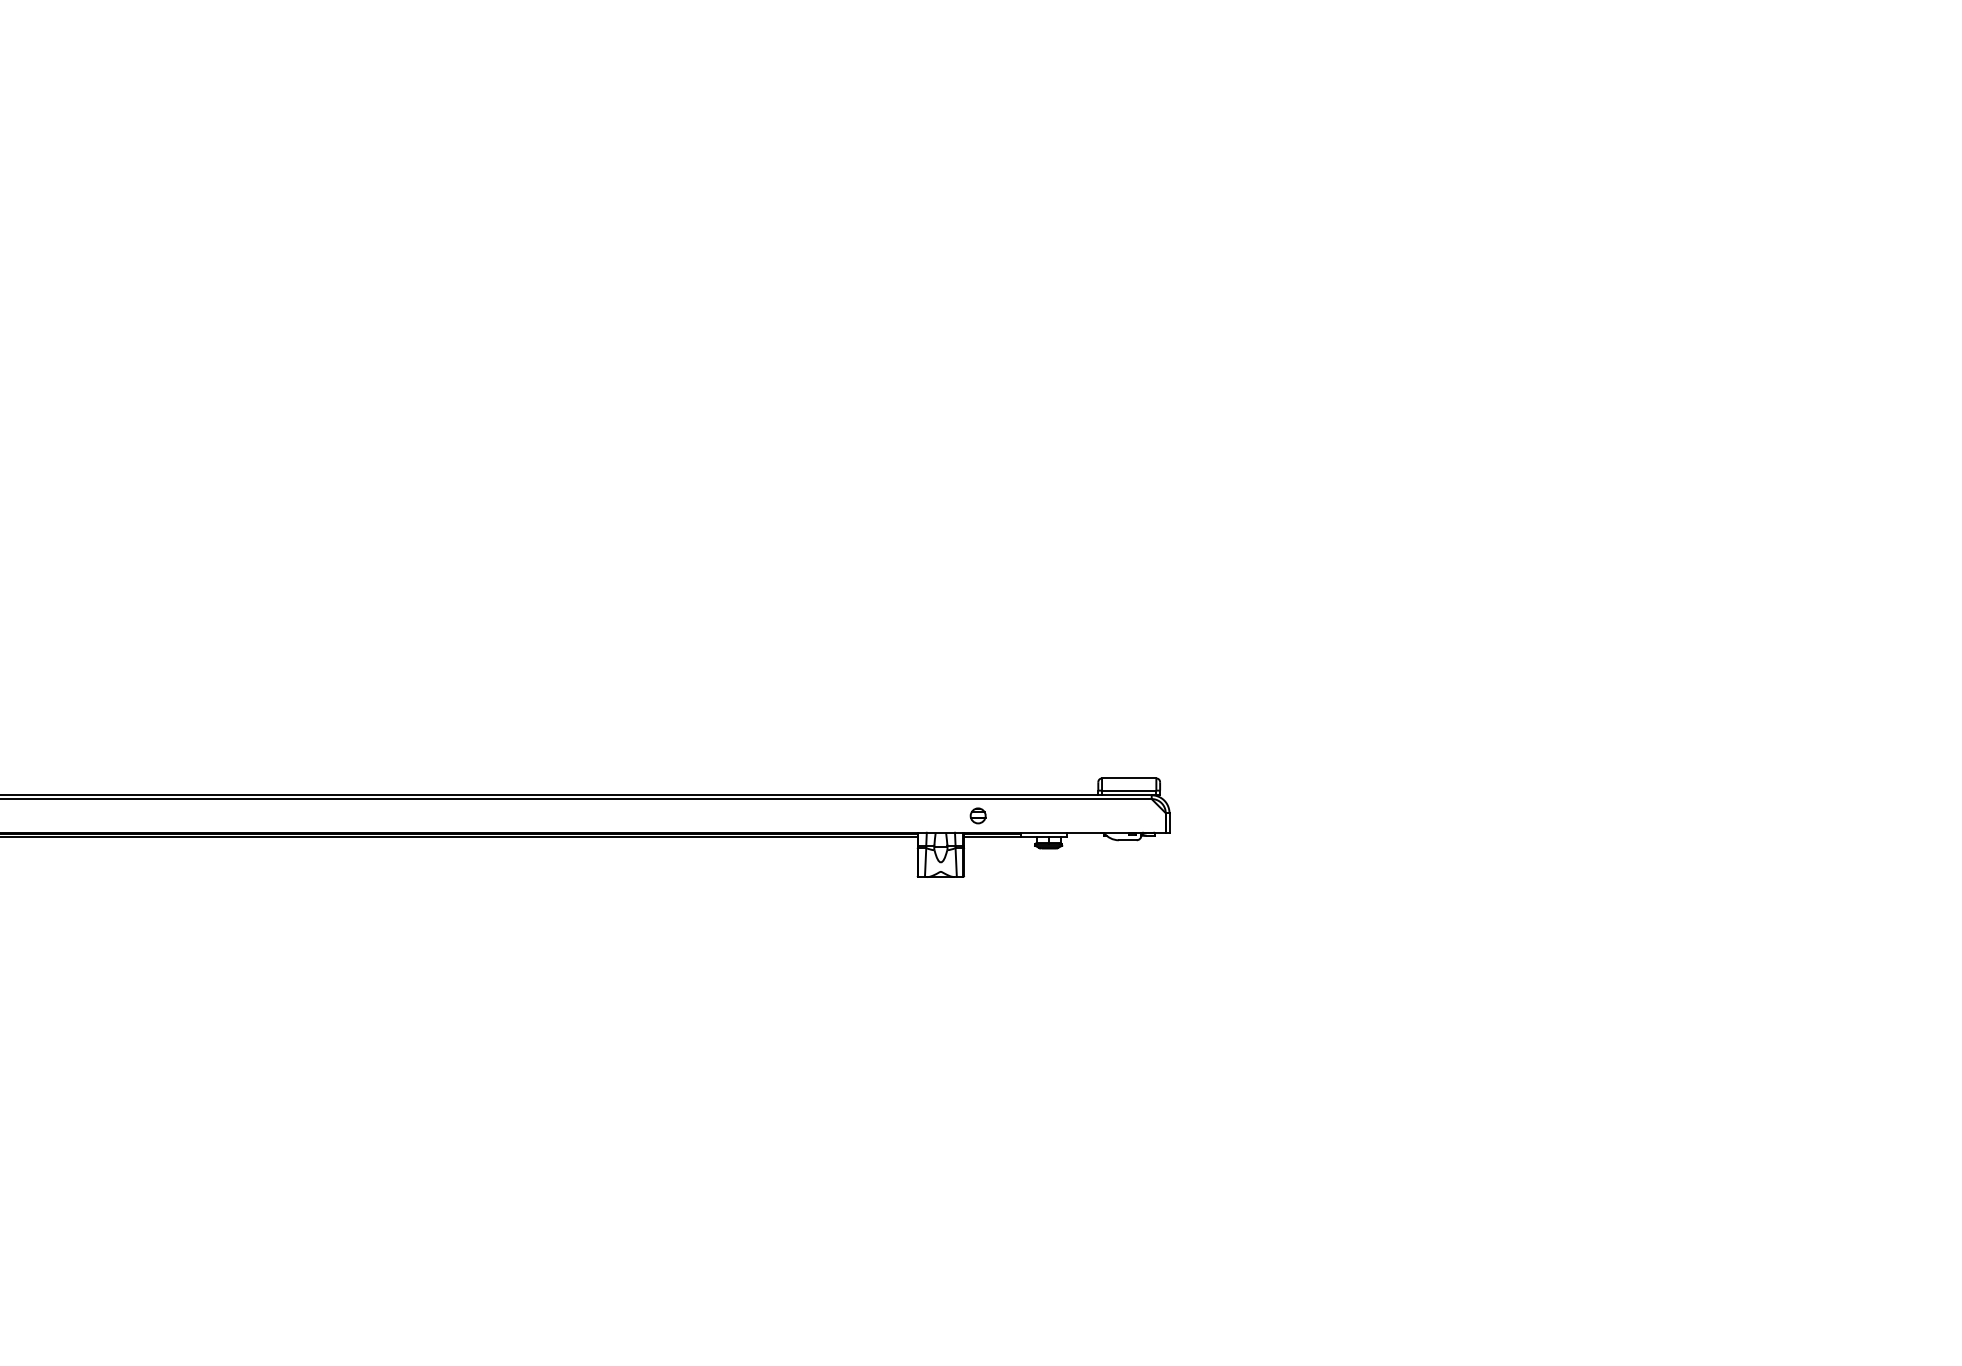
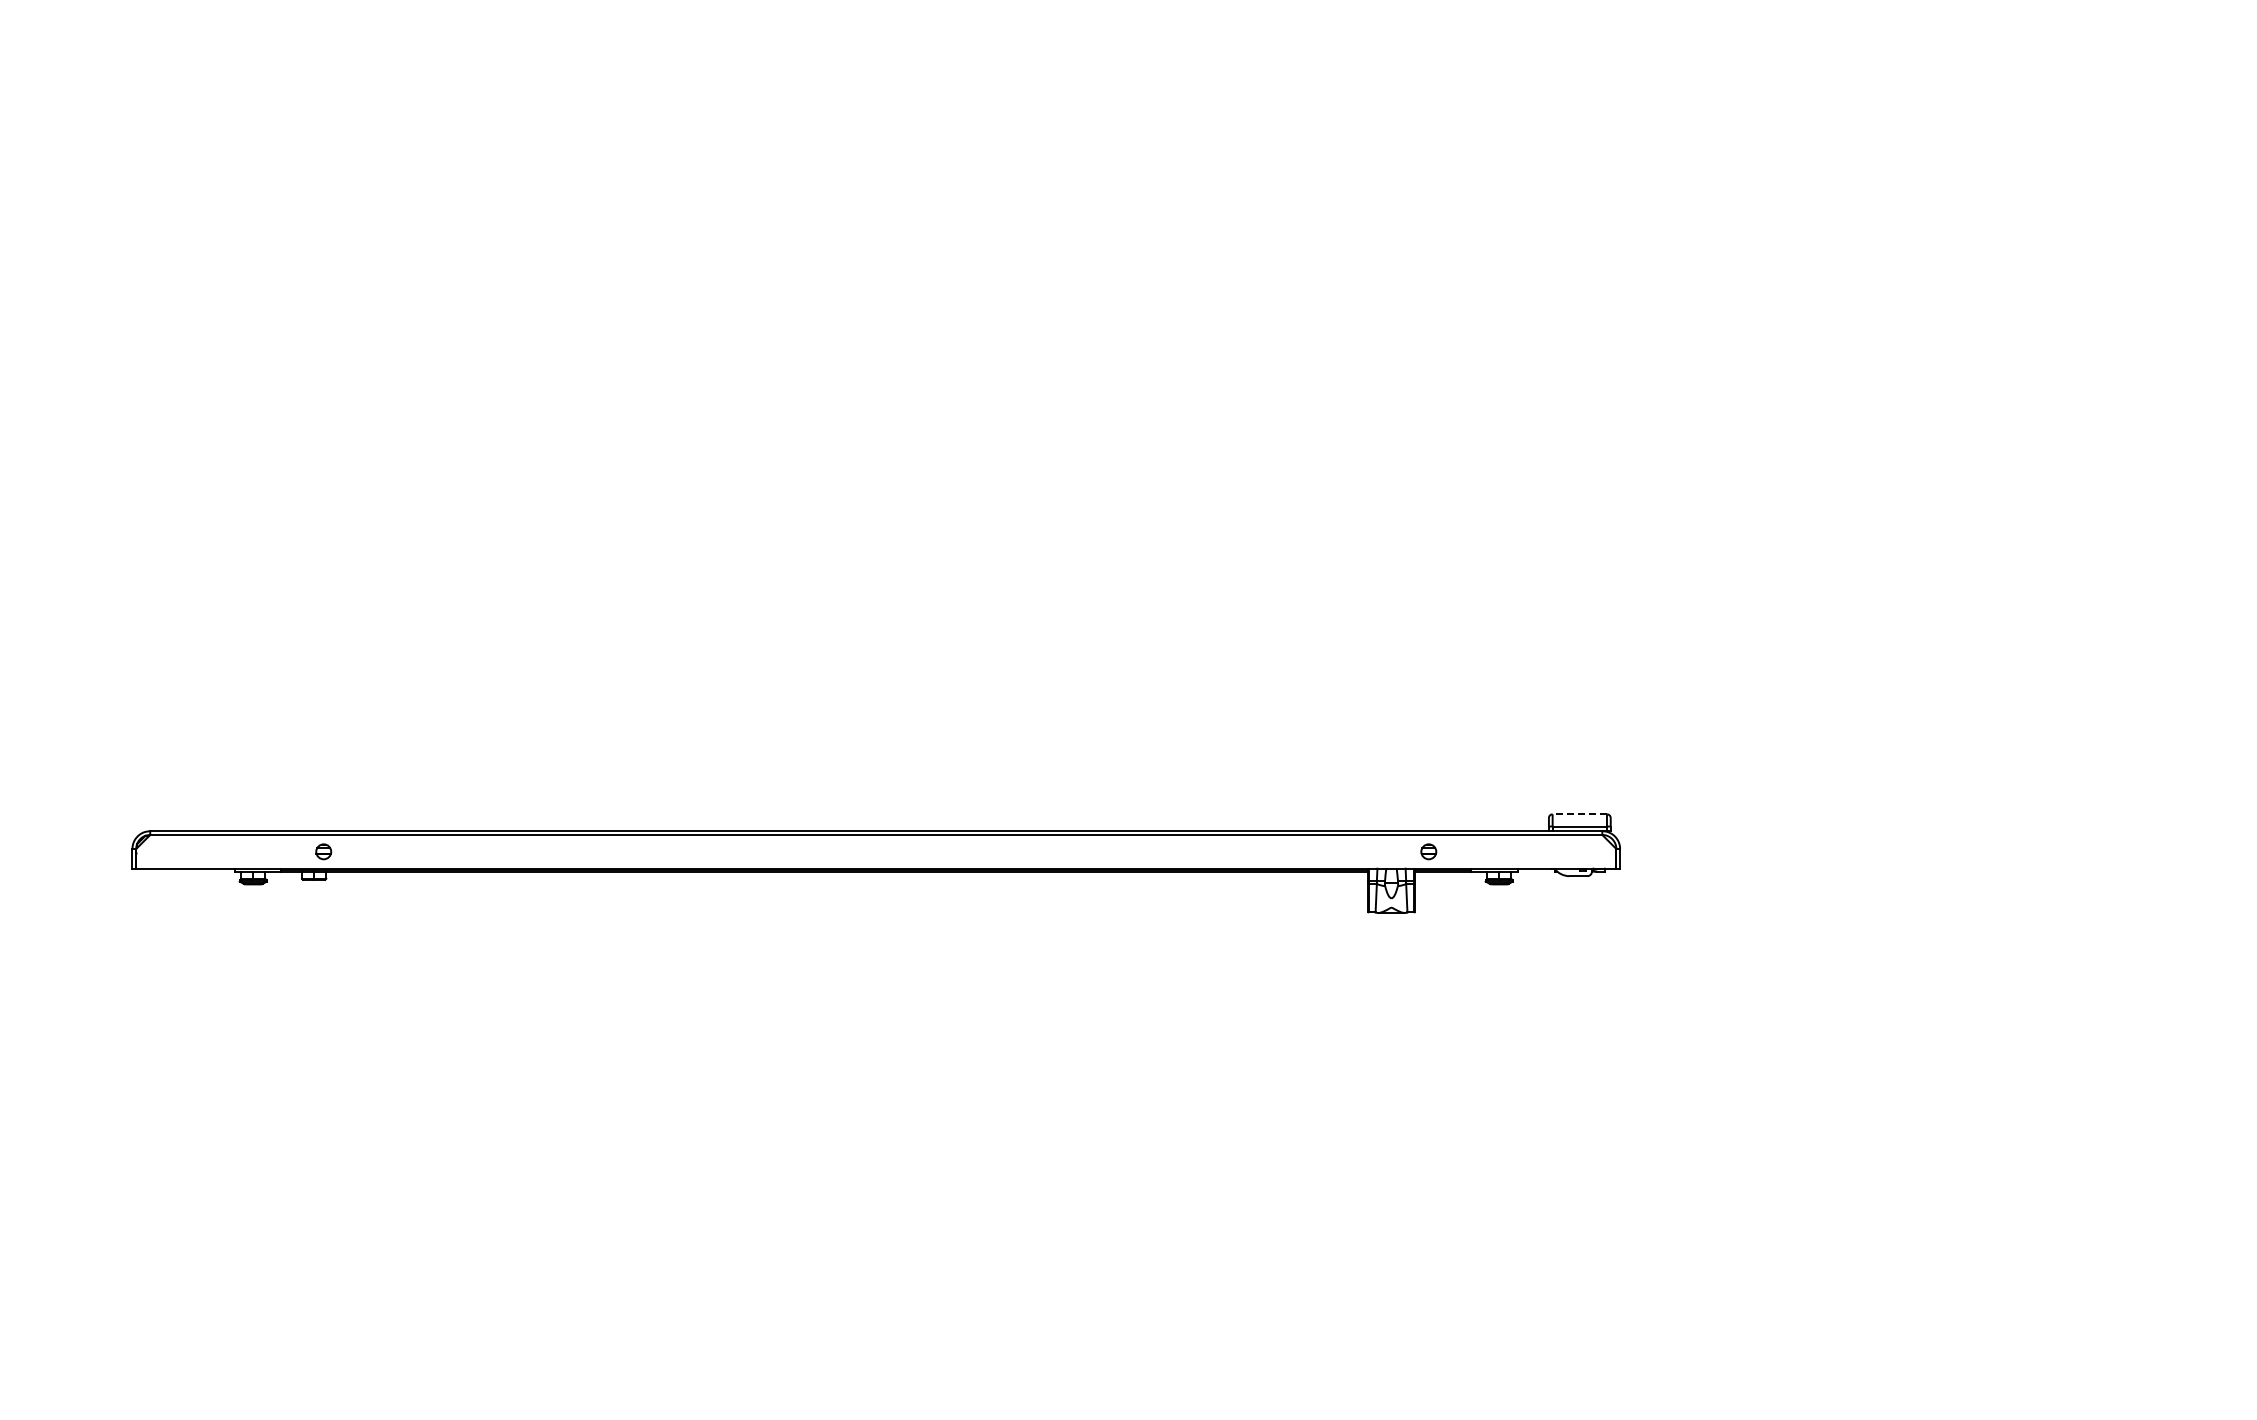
line: (1128, 778) -> (1579, 814), solid -> dashed

